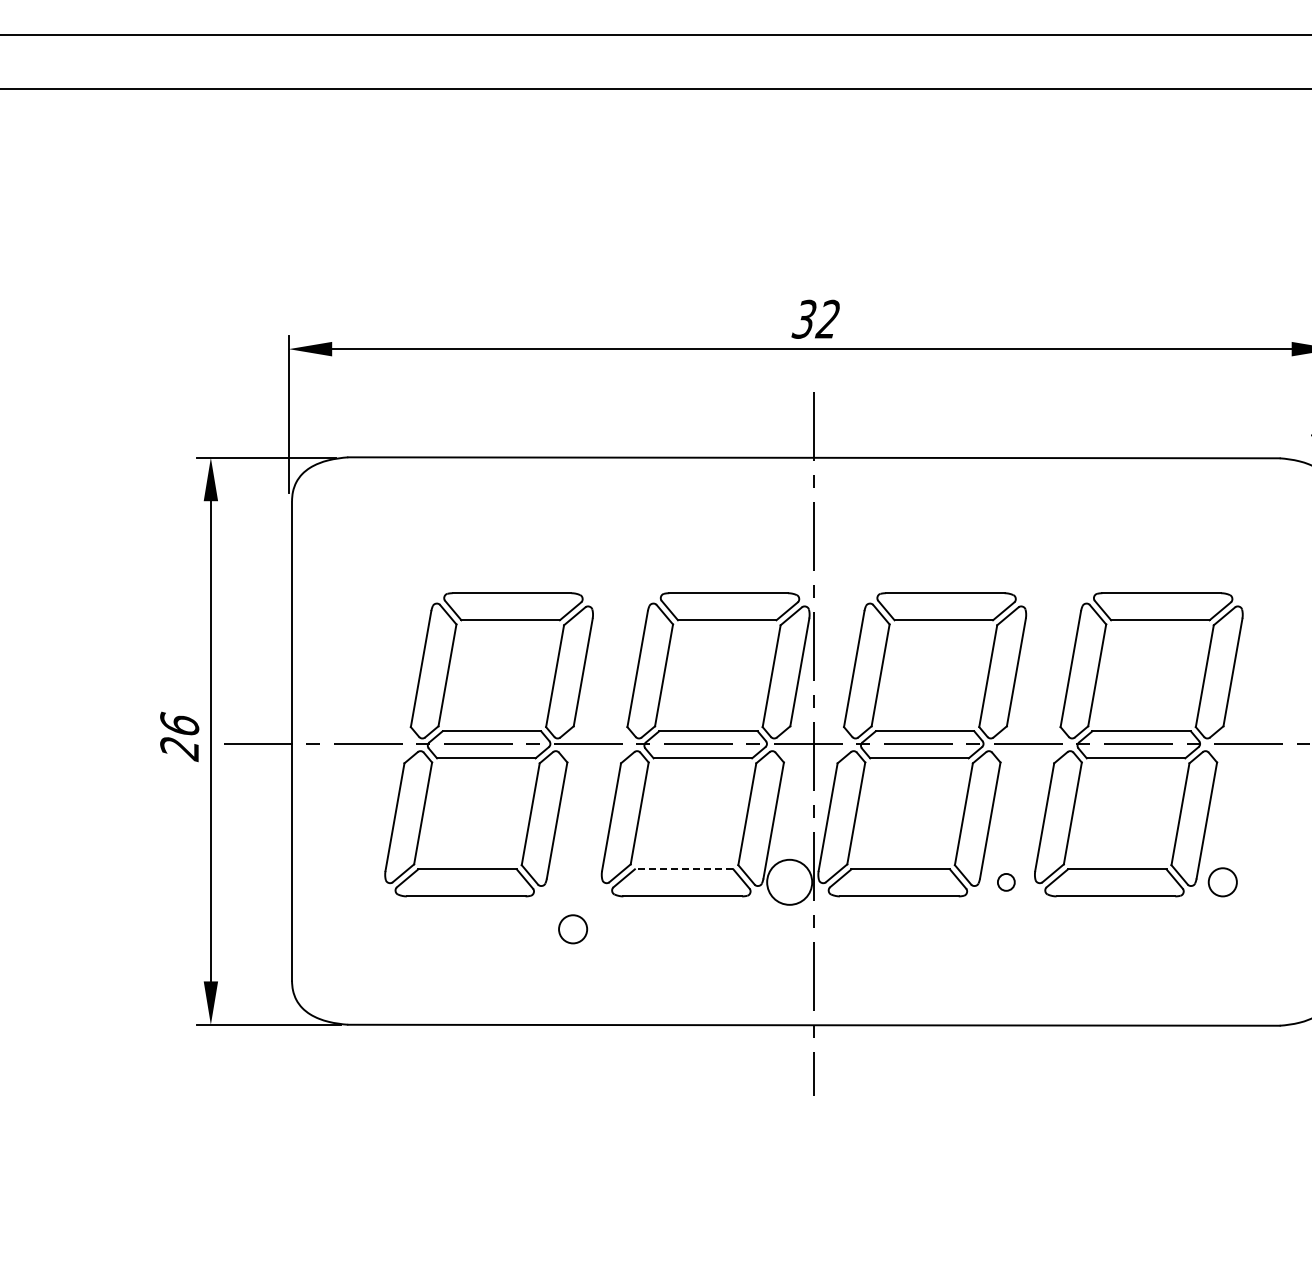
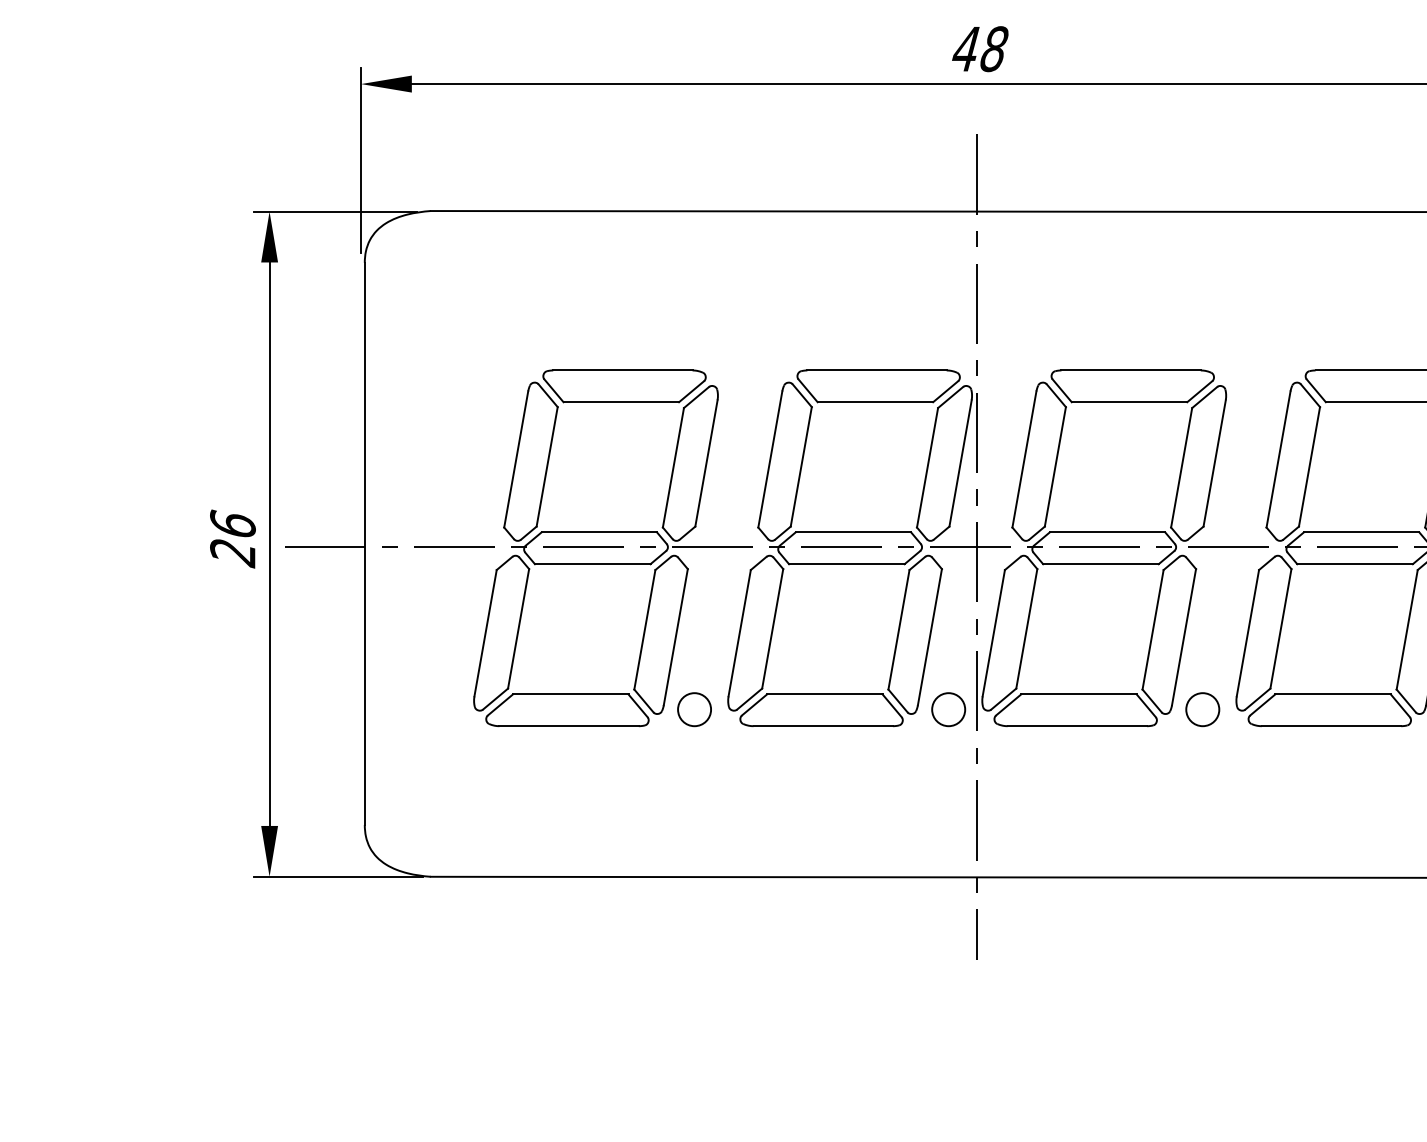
text: (815, 318) -> (978, 48), 32 -> 48
line: (683, 869) -> (824, 694), dashed -> solid
circle: (789, 882) -> (948, 709), size x0.62
circle: (1006, 882) -> (1203, 709), size x1.67
circle: (573, 929) -> (695, 709), moved

